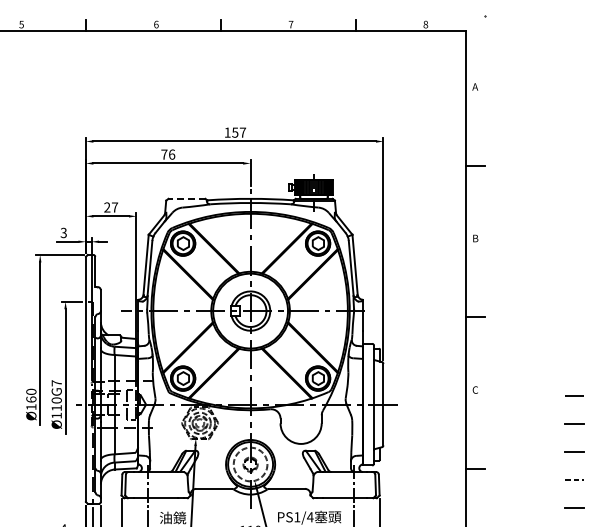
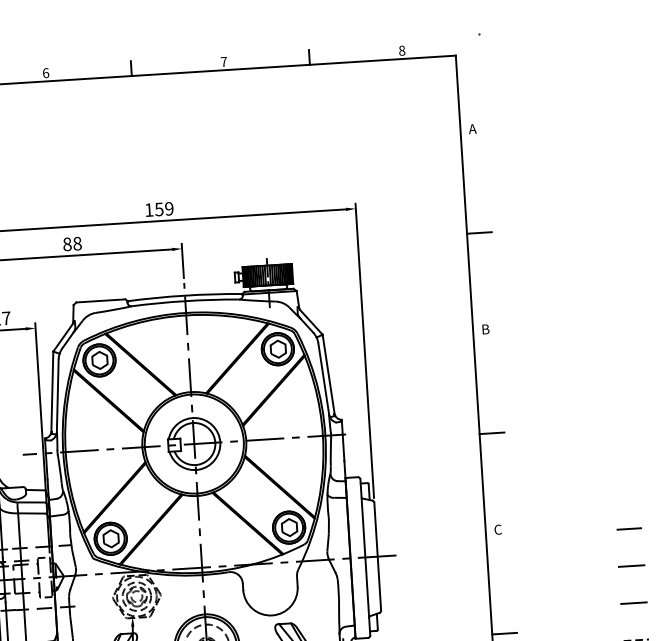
text: (242, 132) -> (168, 208), 157 -> 159
text: (168, 154) -> (72, 243), 76 -> 88
line: (186, 198) -> (100, 300), dashed -> solid

